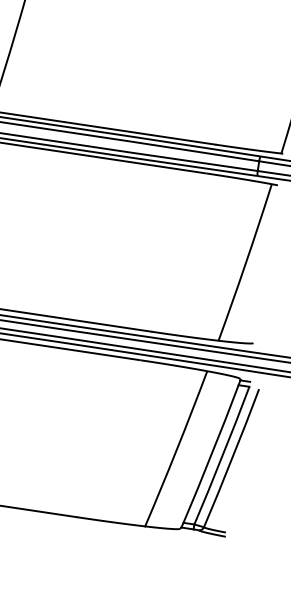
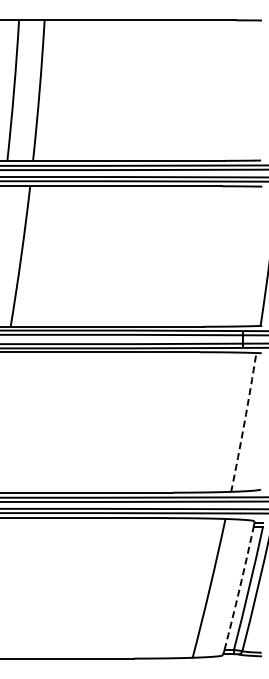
arc: (246, 262) -> (244, 422), solid -> dashed
arc: (211, 454) -> (239, 588), solid -> dashed

